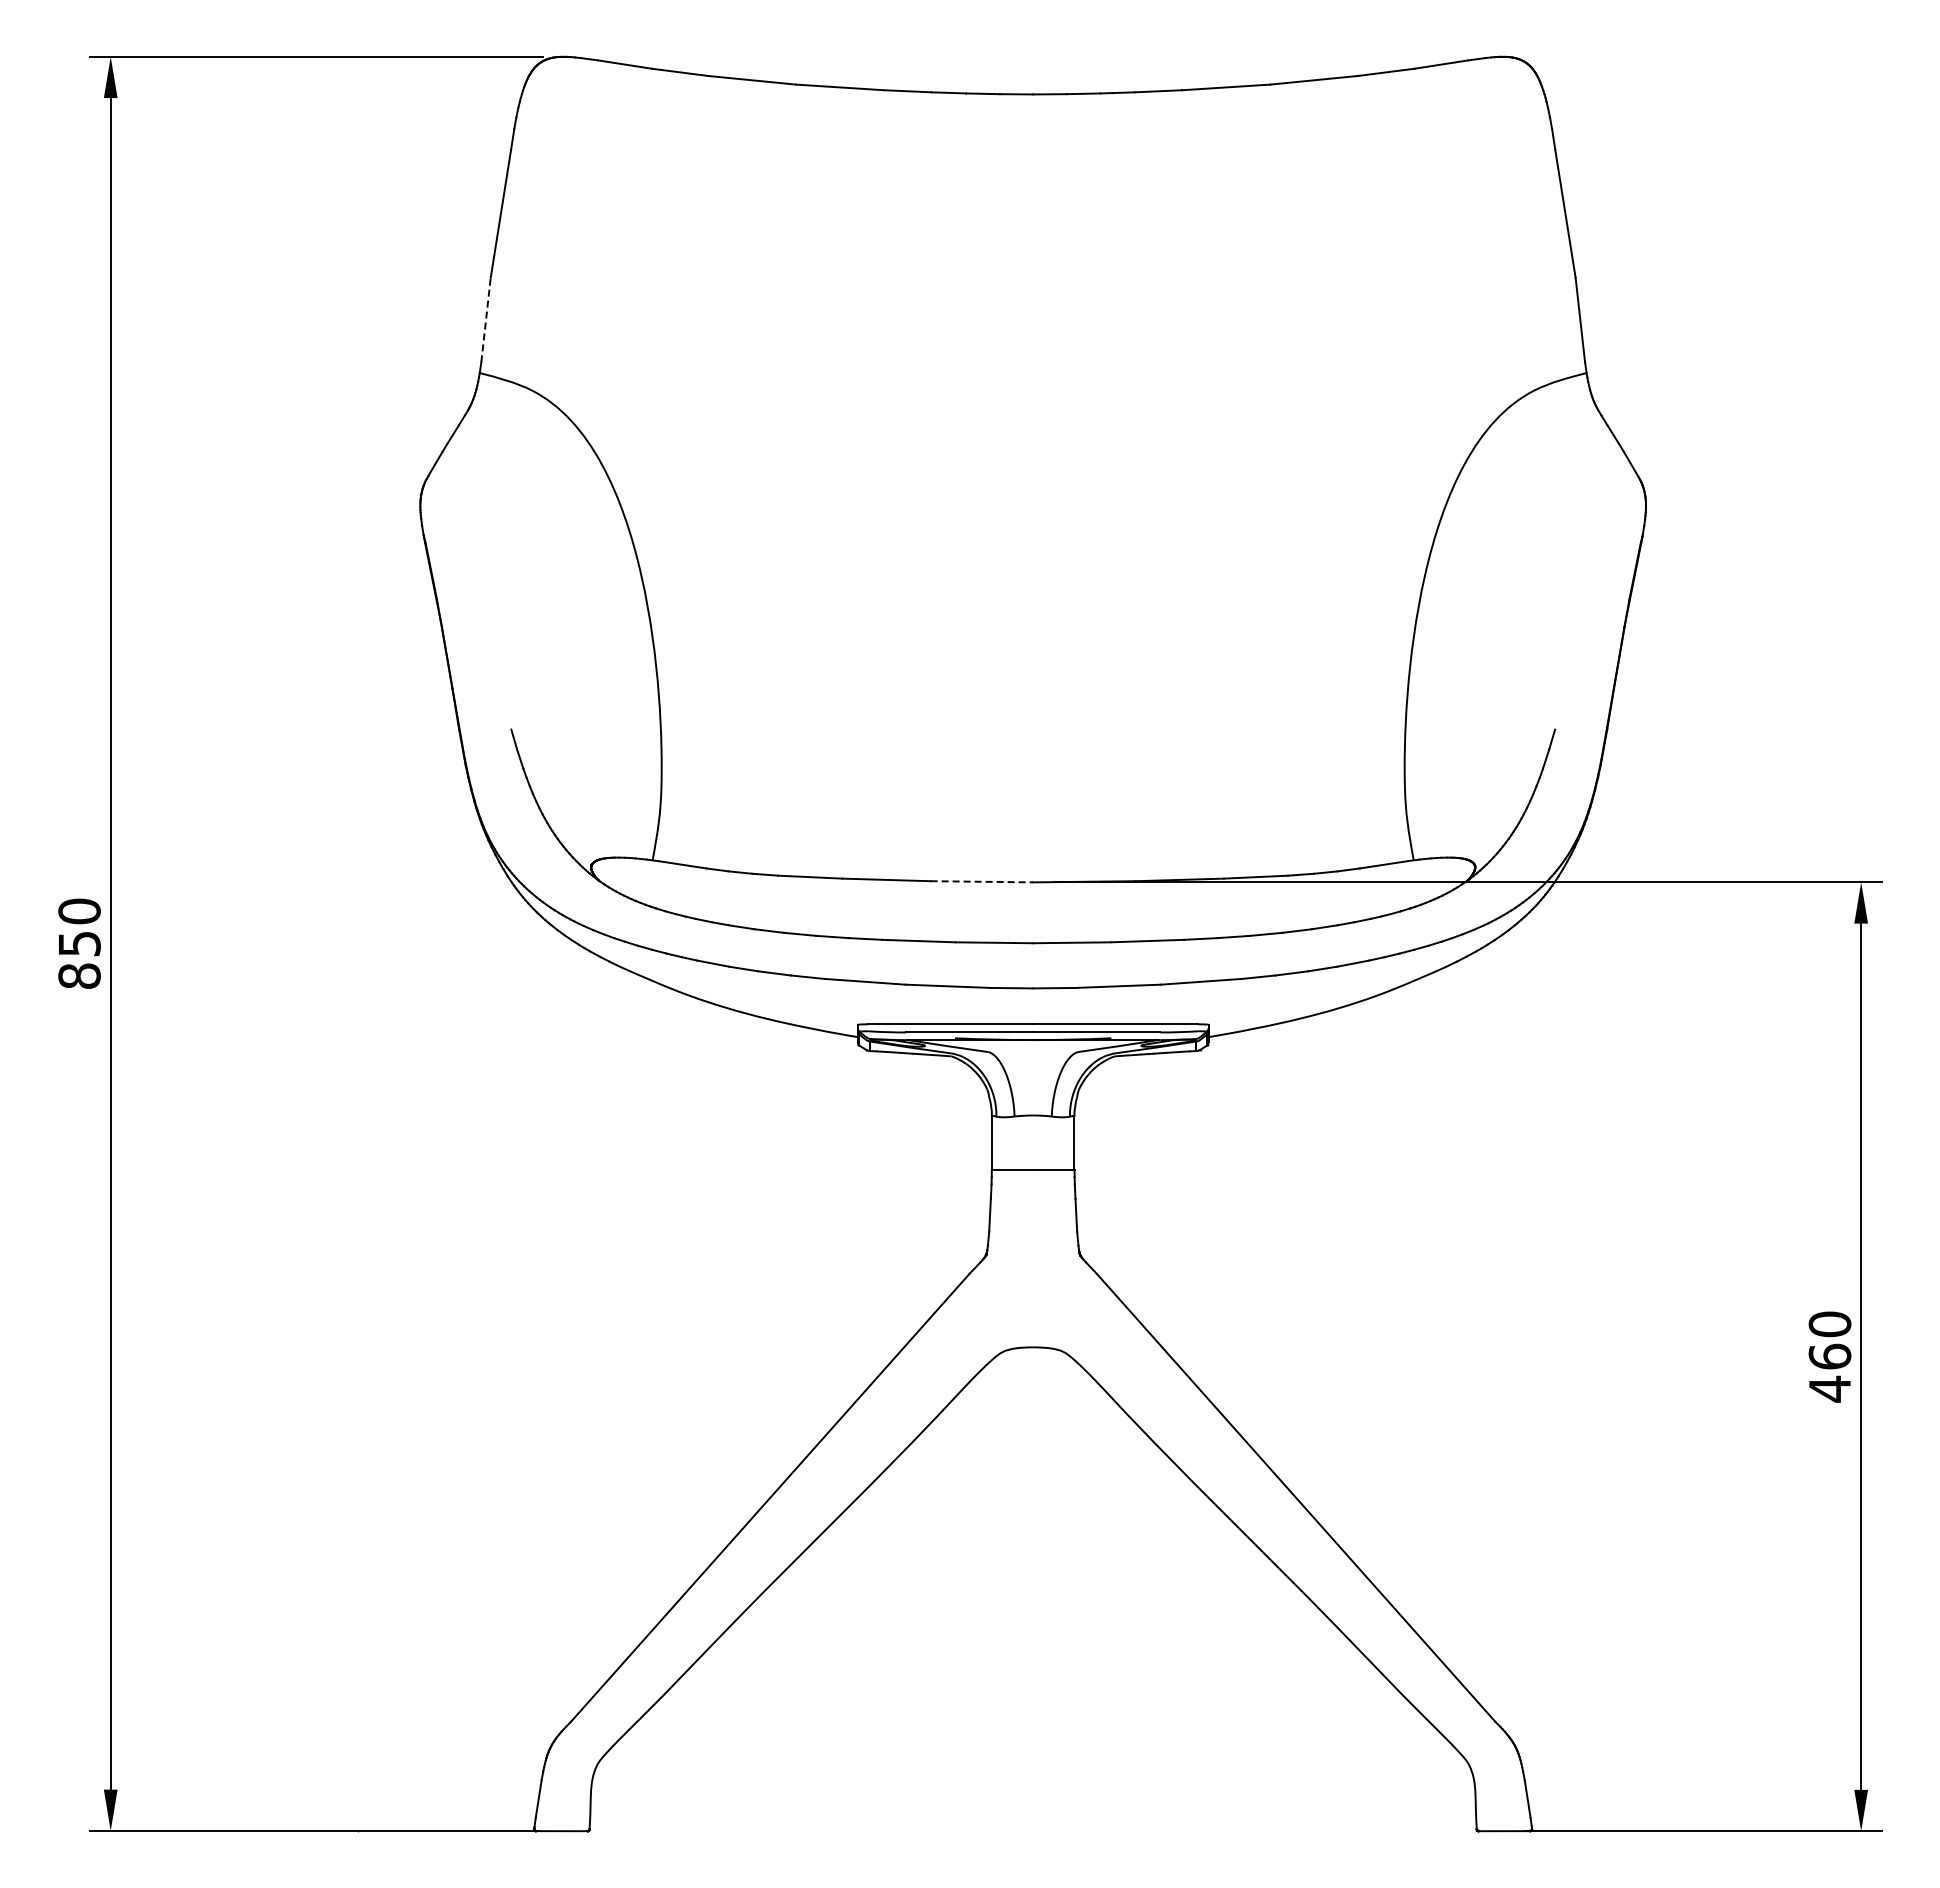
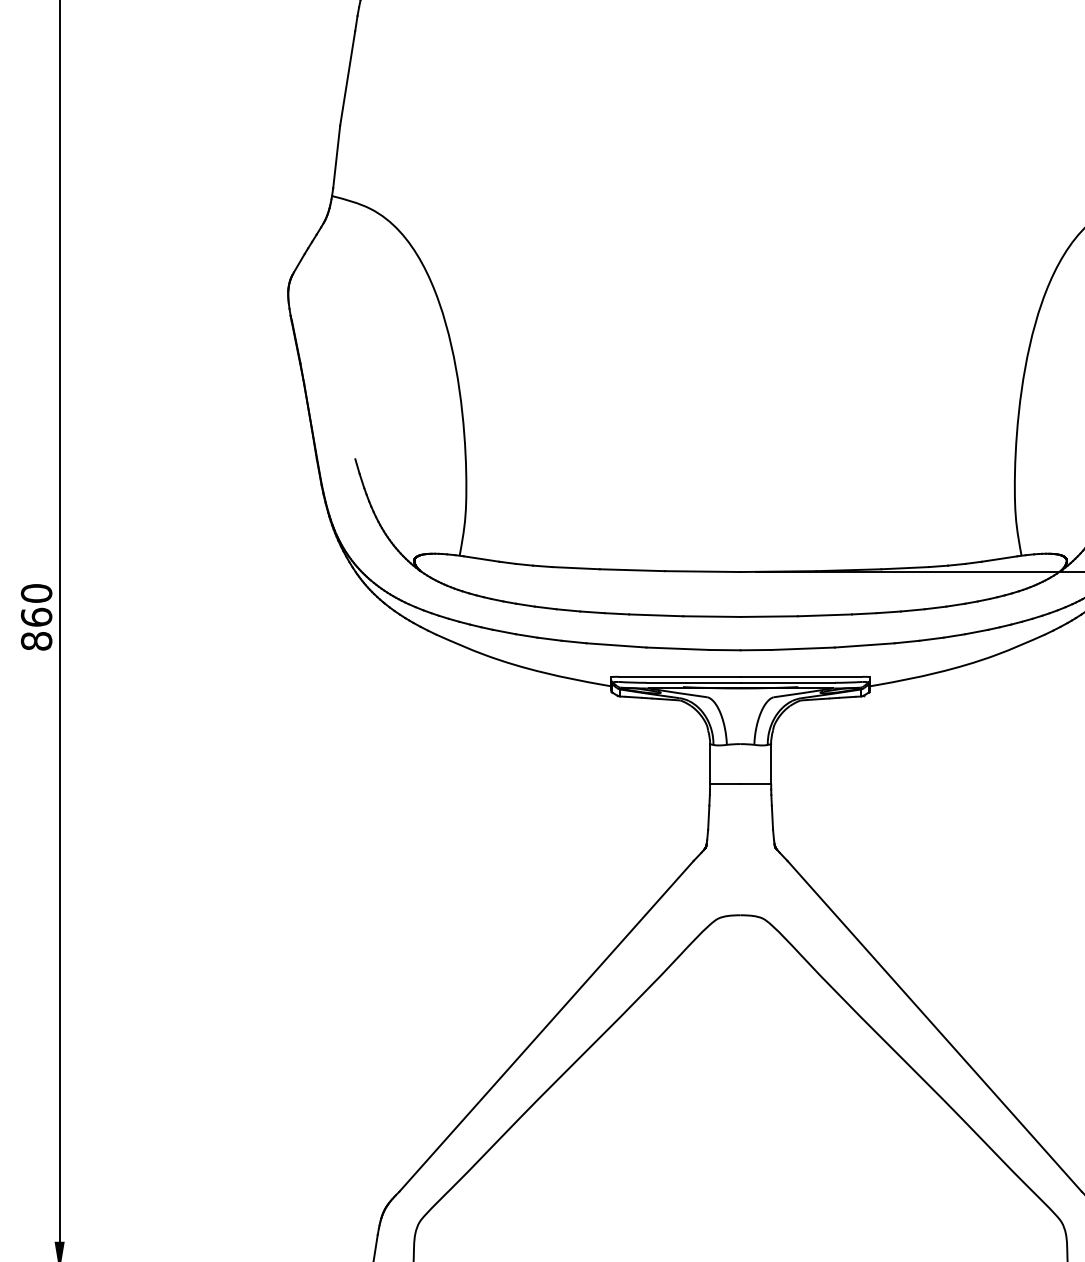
line: (486, 319) -> (337, 156), dashed -> solid
line: (982, 881) -> (703, 571), dashed -> solid
text: (79, 943) -> (36, 617), 850 -> 860

